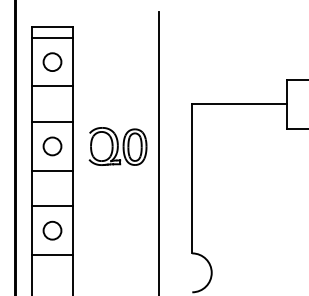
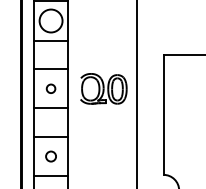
circle: (52, 62) -> (51, 21), size x1.6
circle: (52, 146) -> (51, 88), size x0.6
circle: (52, 230) -> (51, 156), size x0.7

